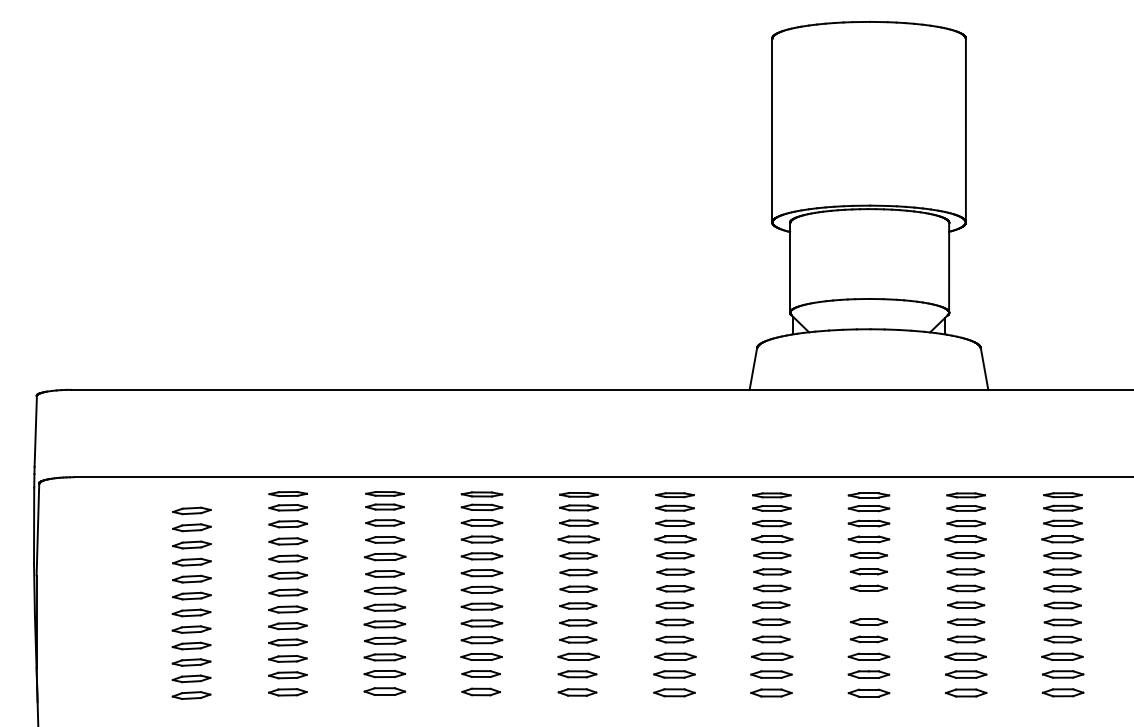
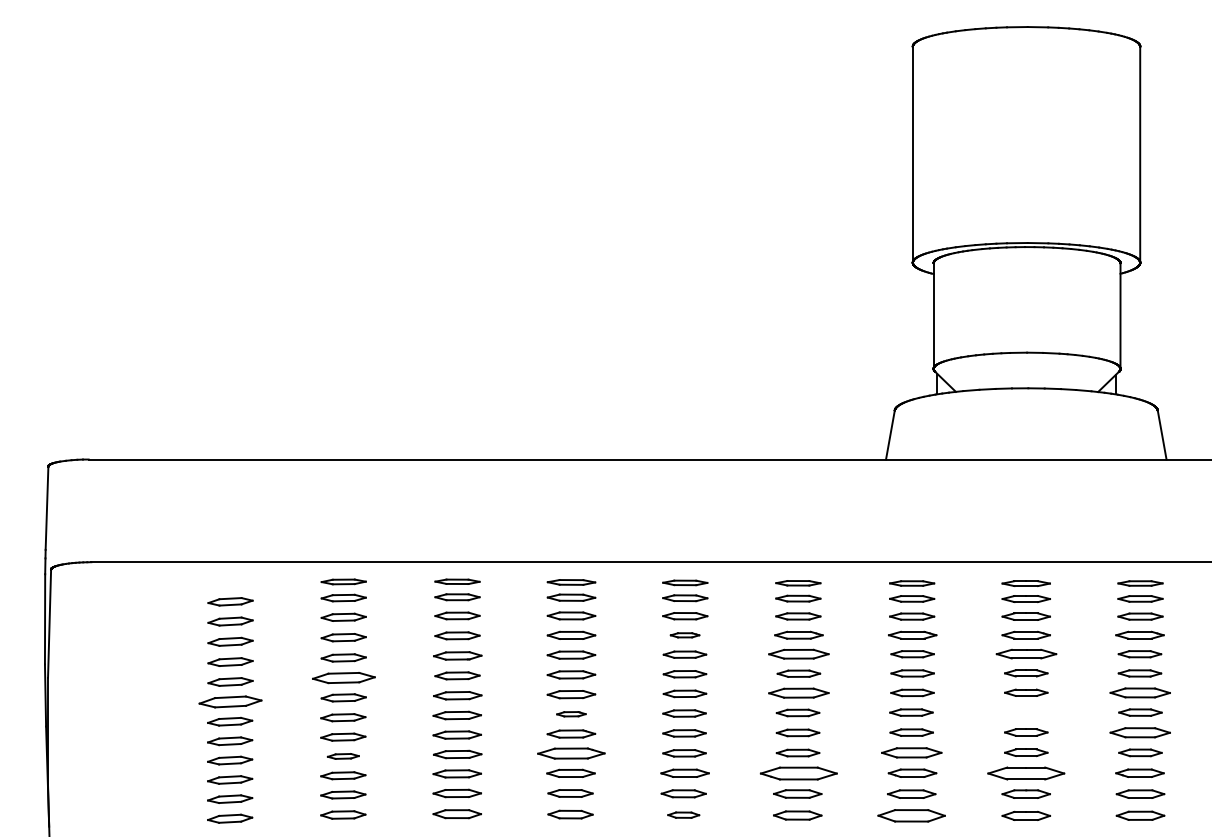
part: (578, 539) -> (684, 635), size x0.6
part: (675, 555) -> (798, 654), size x1.4
part: (868, 555) -> (1025, 654), size x1.4
part: (287, 575) -> (342, 677), size x1.4
part: (675, 588) -> (798, 692), size x1.4
part: (966, 588) -> (1140, 692), size x1.4
part: (191, 595) -> (230, 701), size x1.4
part: (481, 606) -> (570, 714), size x0.6
part: (966, 621) -> (1140, 731), size x1.4
part: (771, 639) -> (911, 752), size x1.4
part: (481, 640) -> (570, 754), size x1.4
part: (287, 642) -> (342, 756), size x0.7
part: (675, 656) -> (798, 772), size x1.6
part: (868, 656) -> (1025, 772), size x1.6
part: (577, 692) -> (683, 815), size x0.7
part: (771, 692) -> (911, 815), size x1.4

